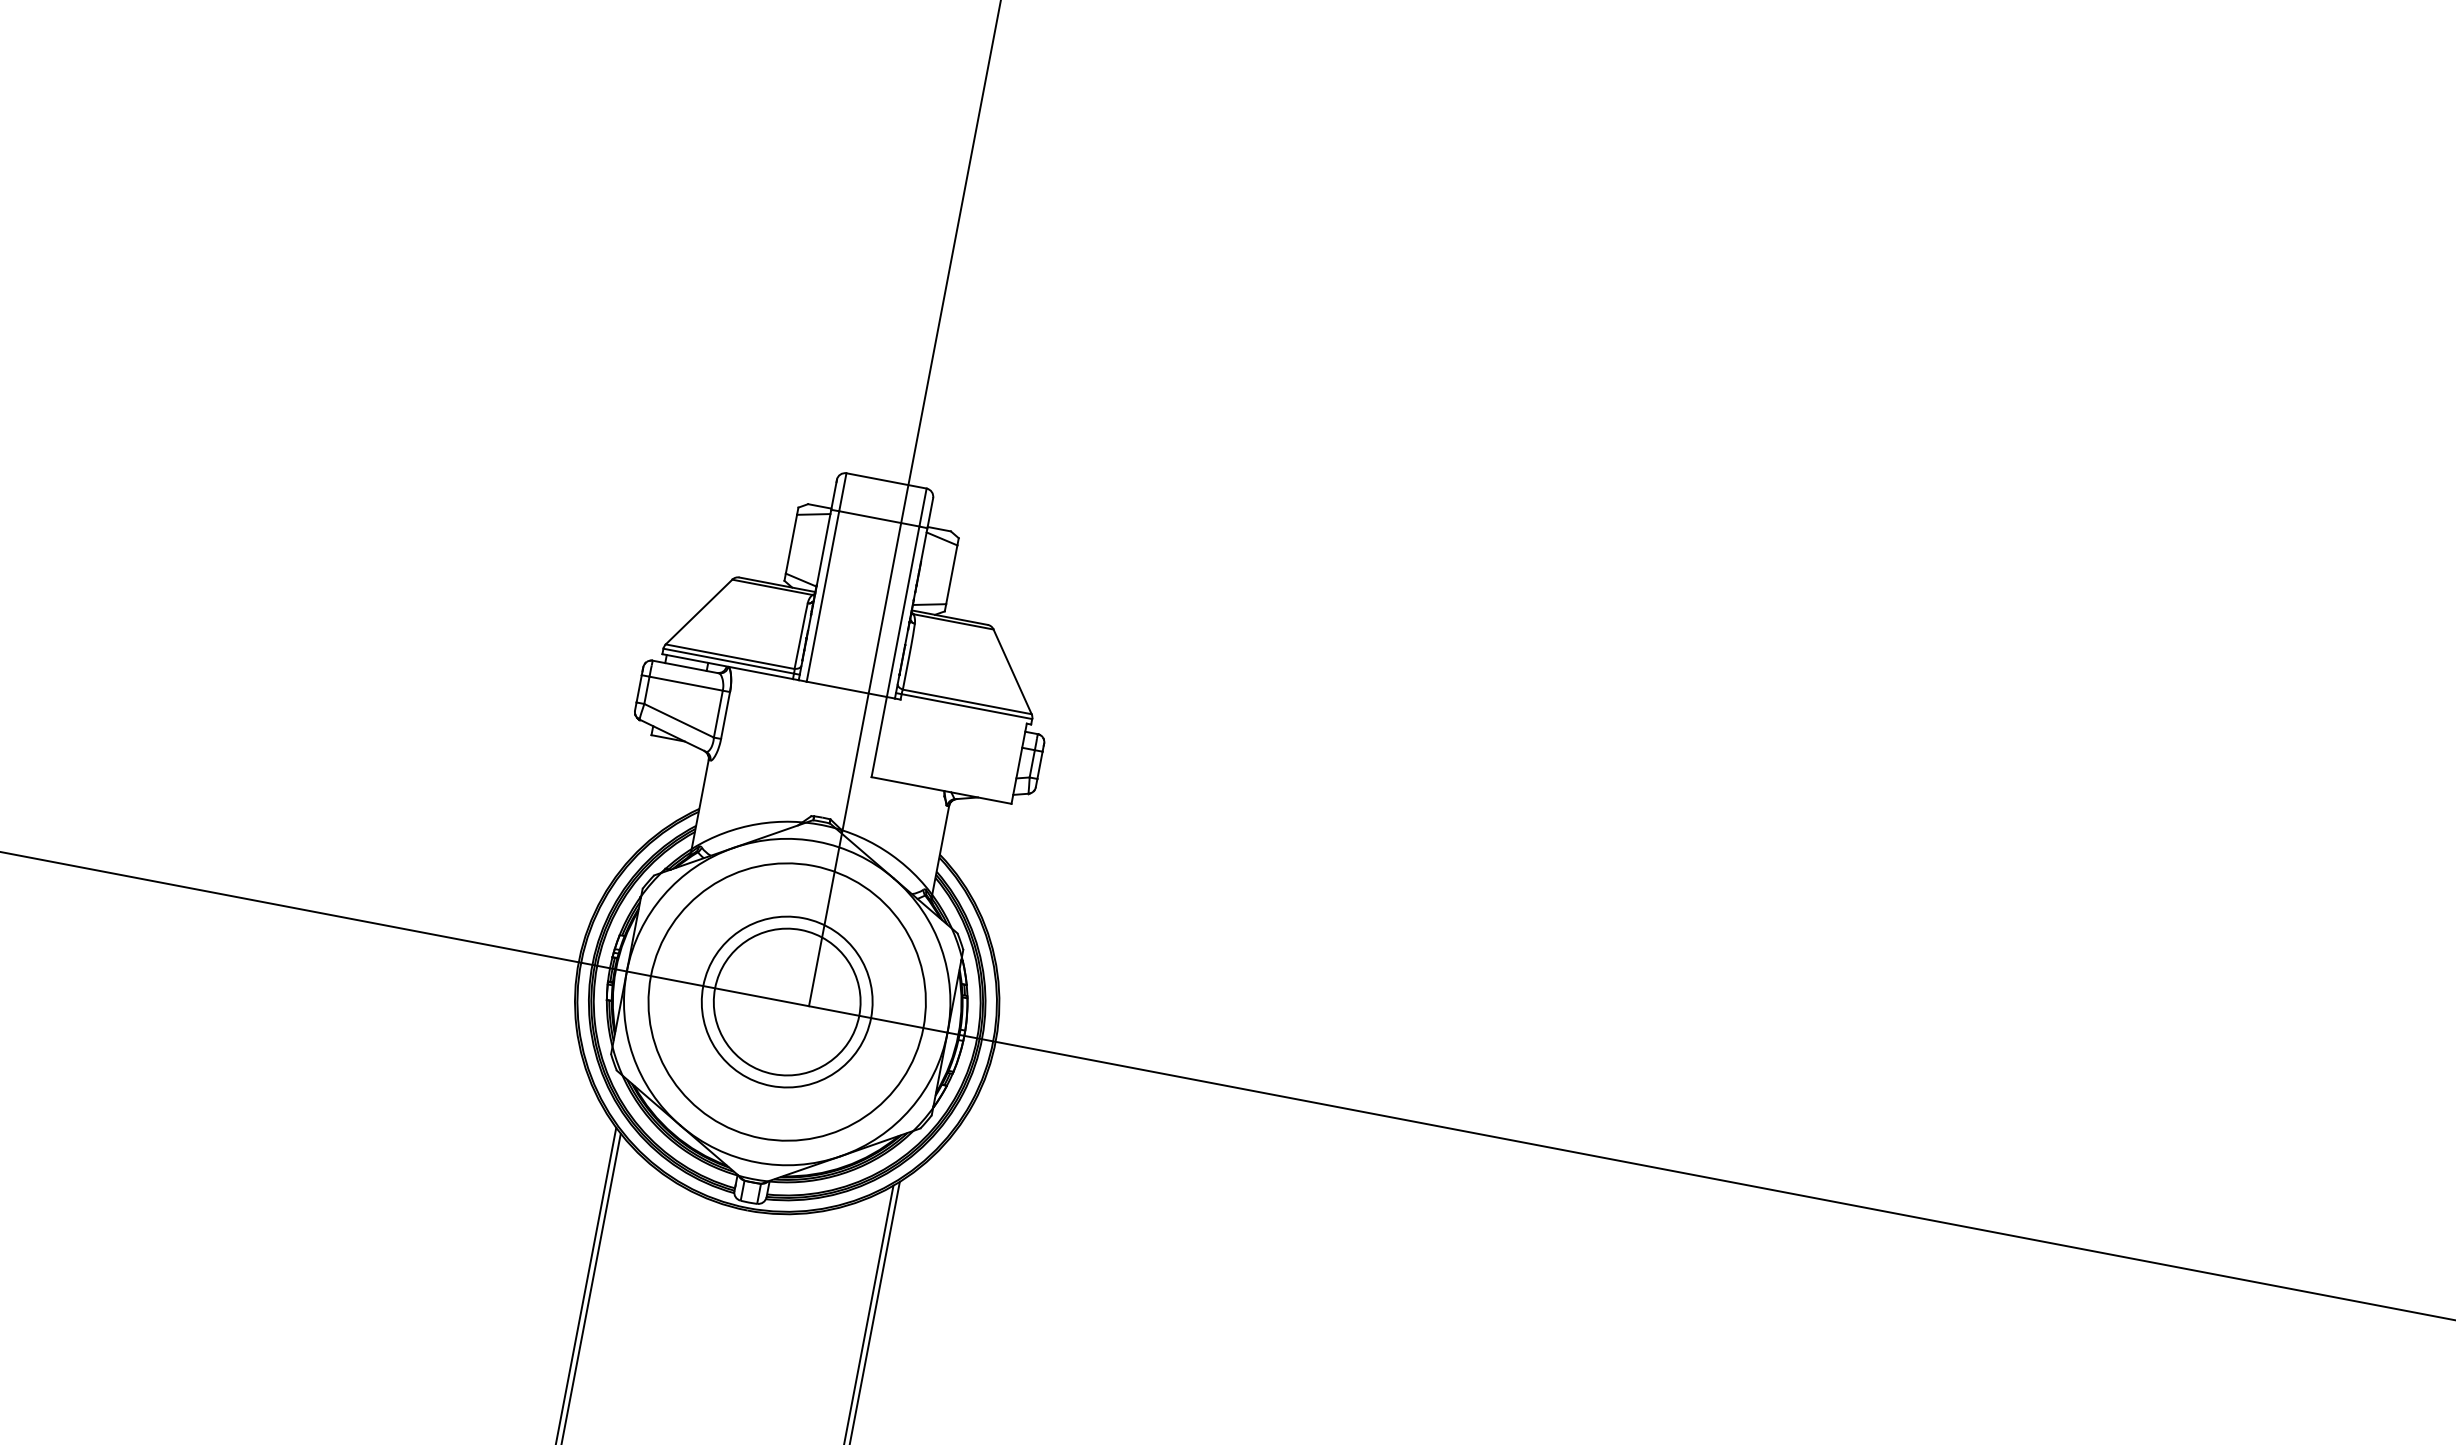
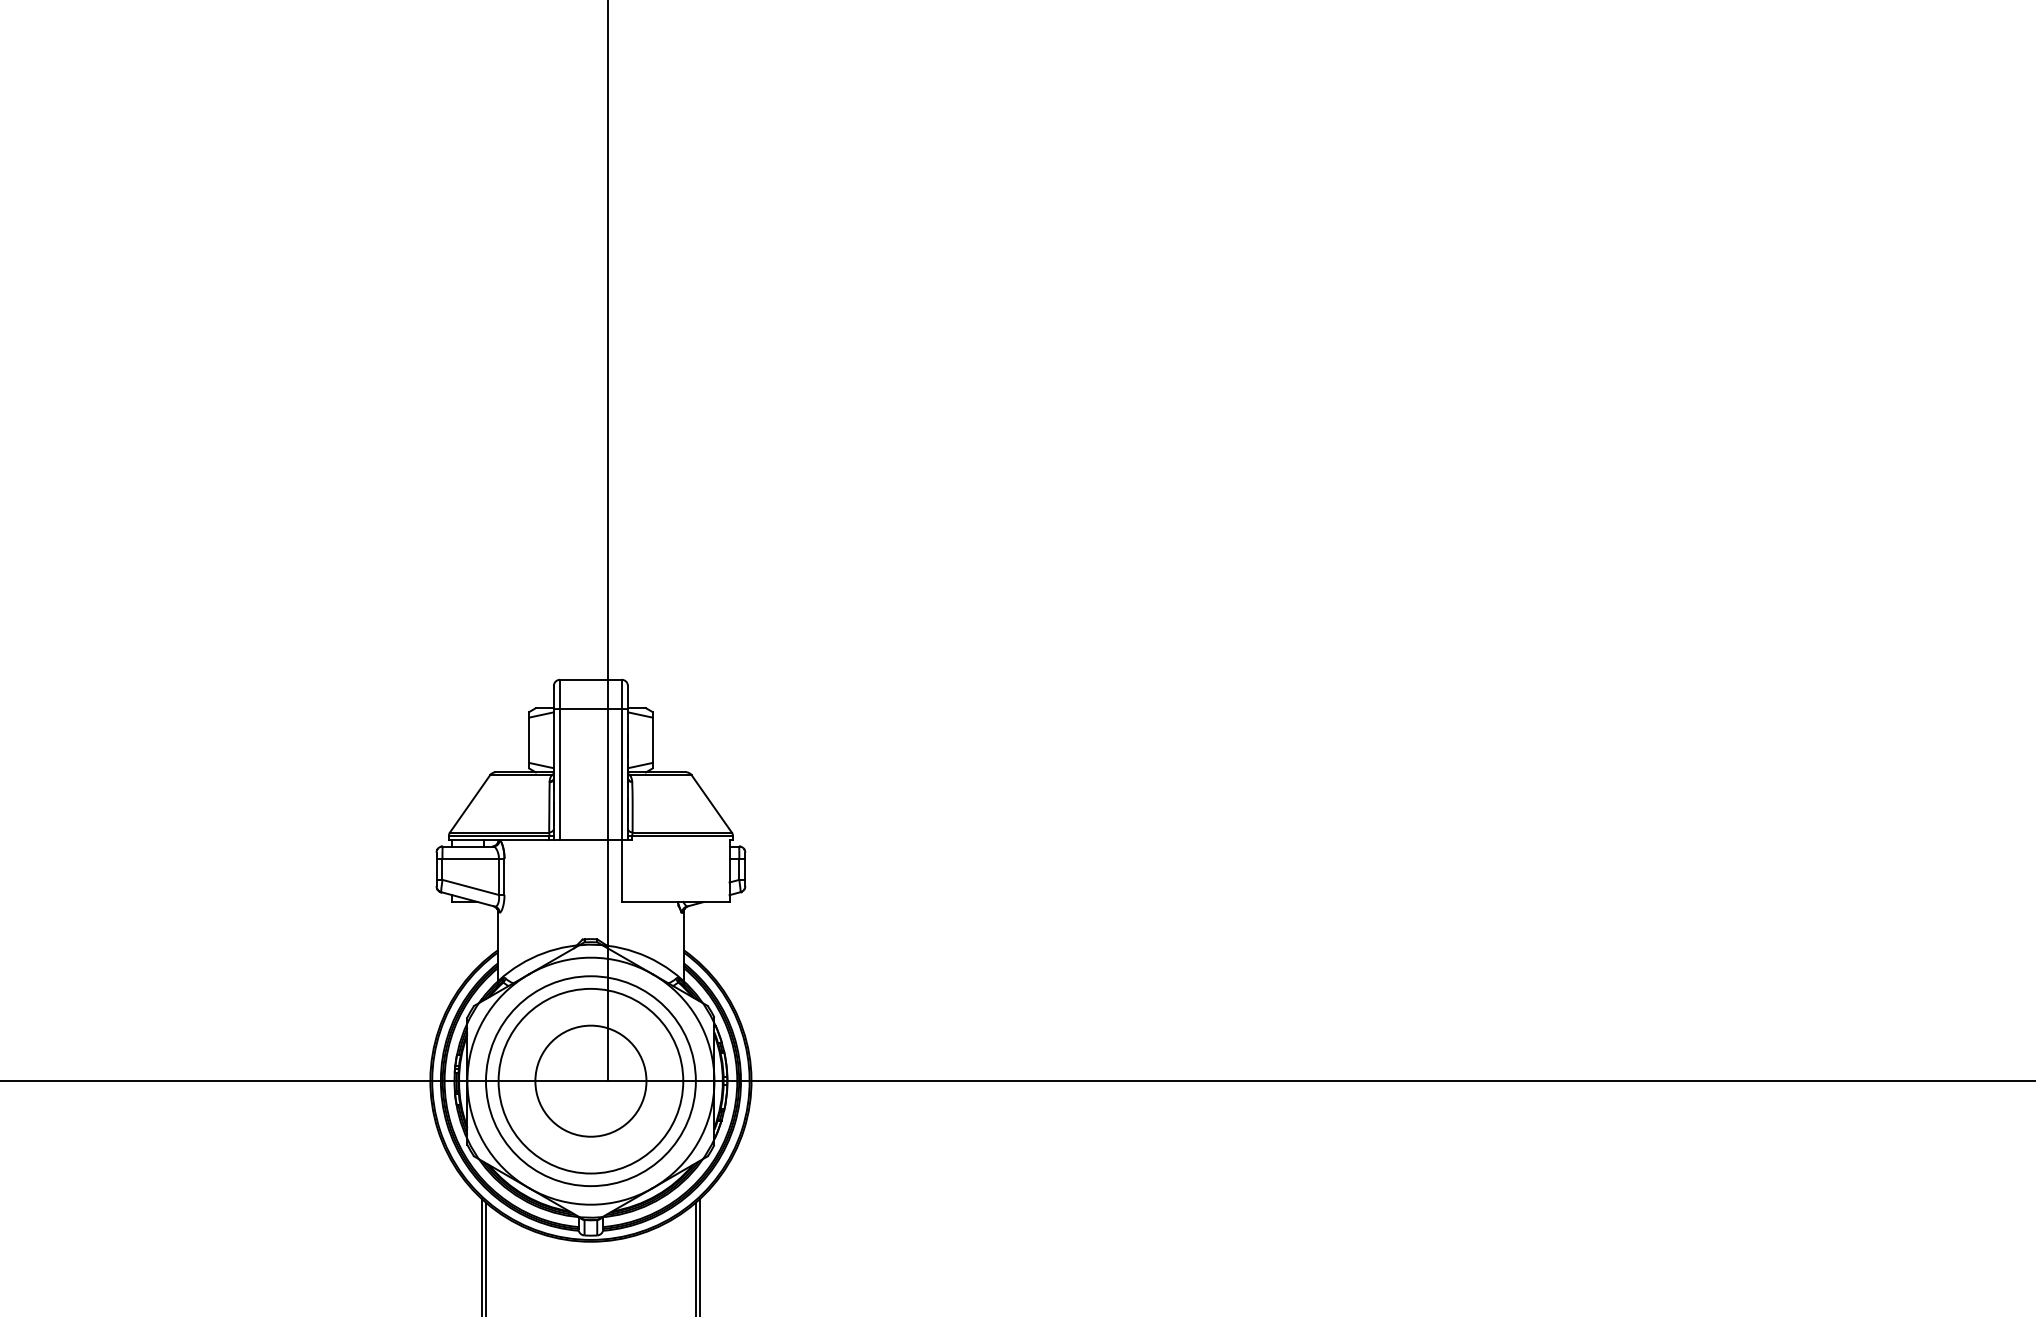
circle: (786, 1001) -> (590, 1080), size x1.43

